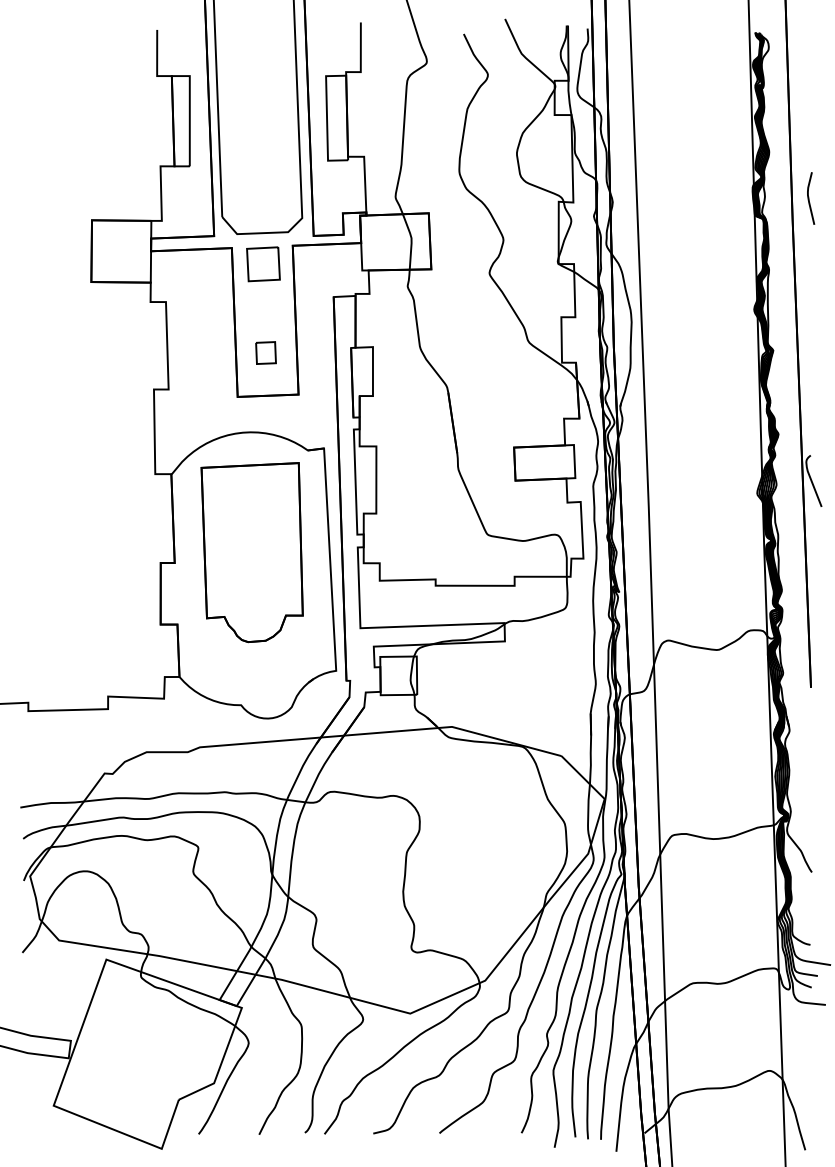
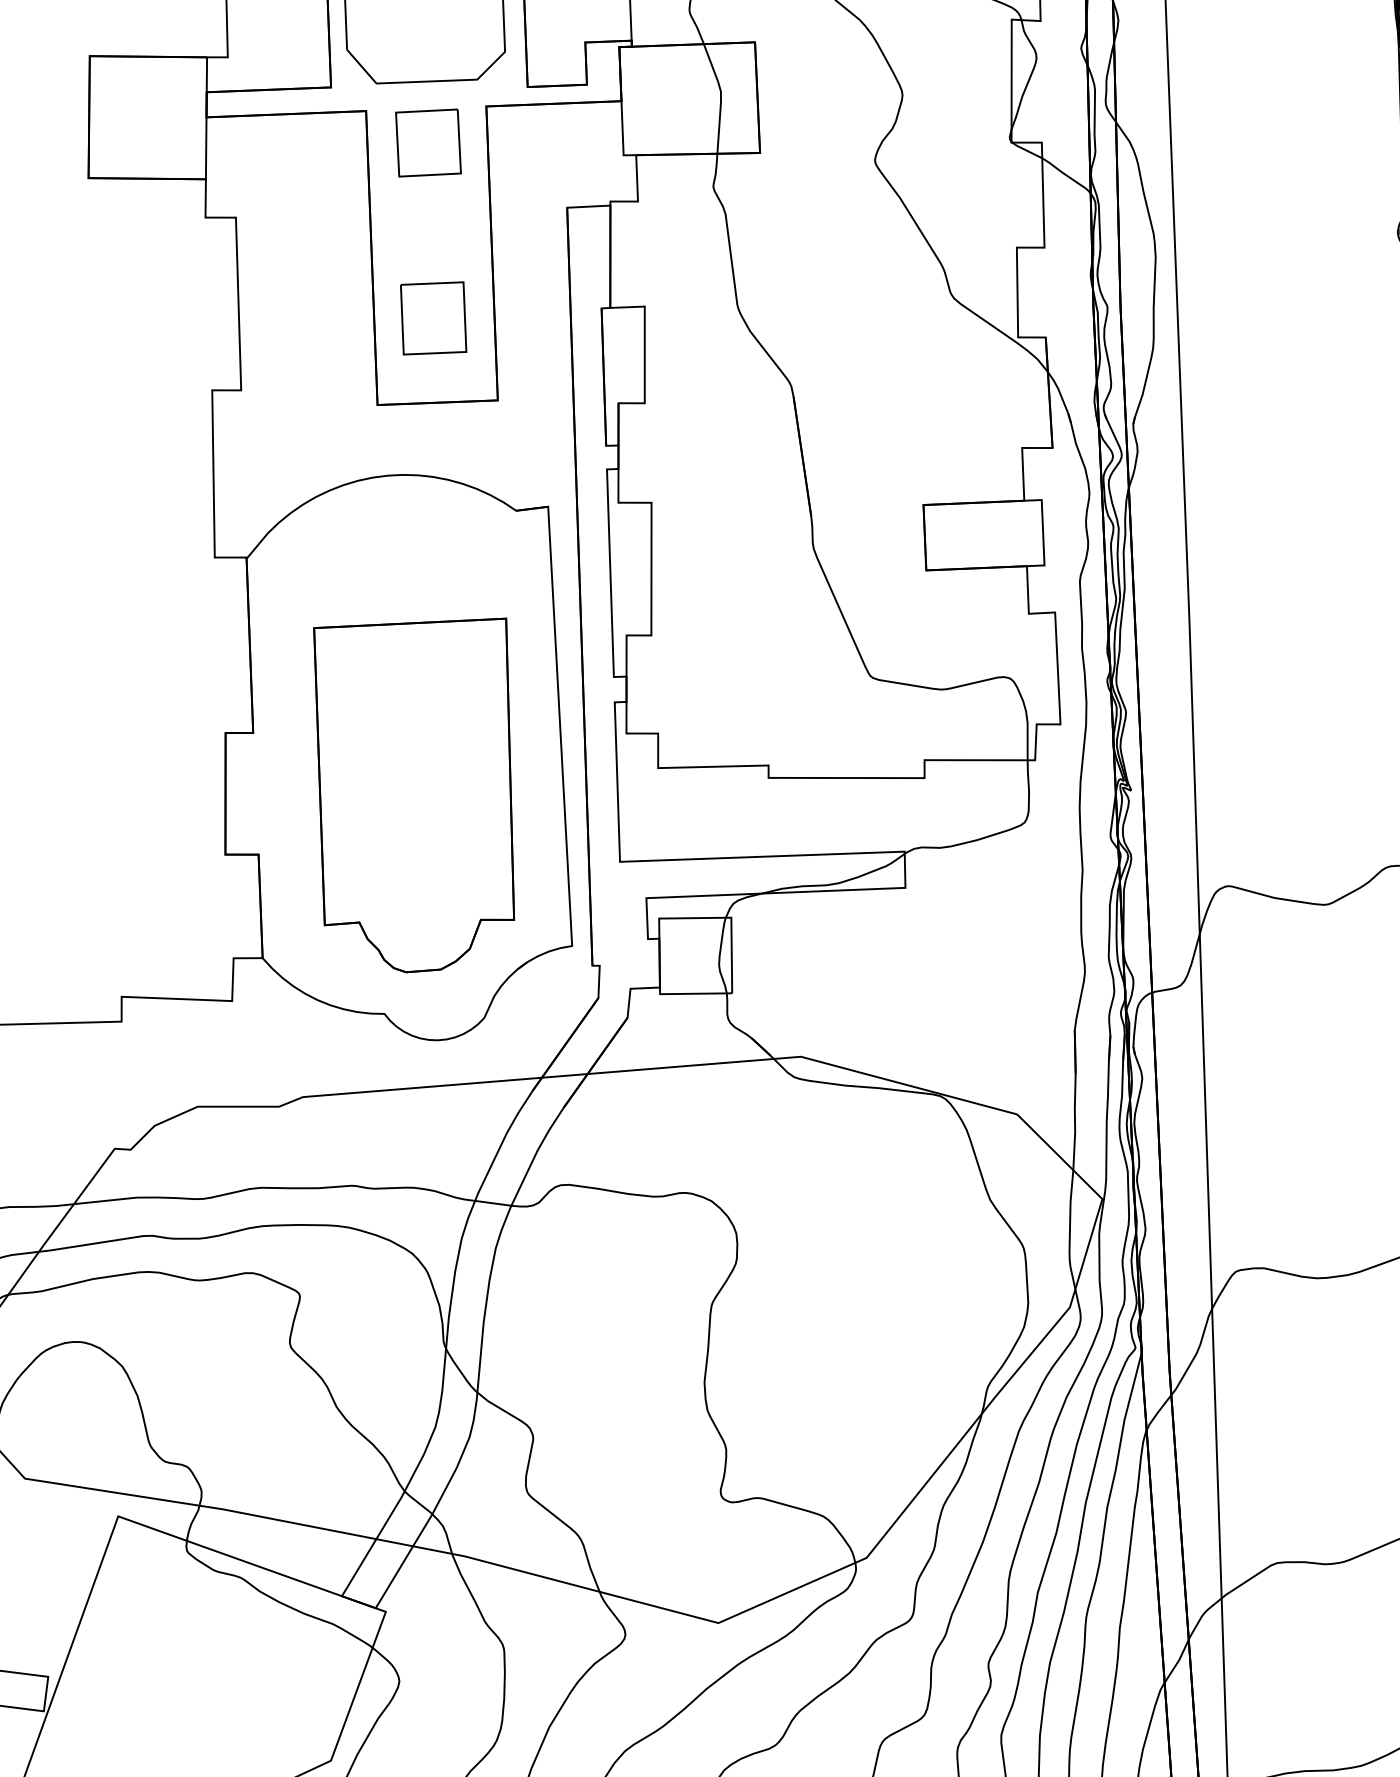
part: (265, 352) -> (432, 317), size x1.67
part: (251, 552) -> (412, 795), moved

